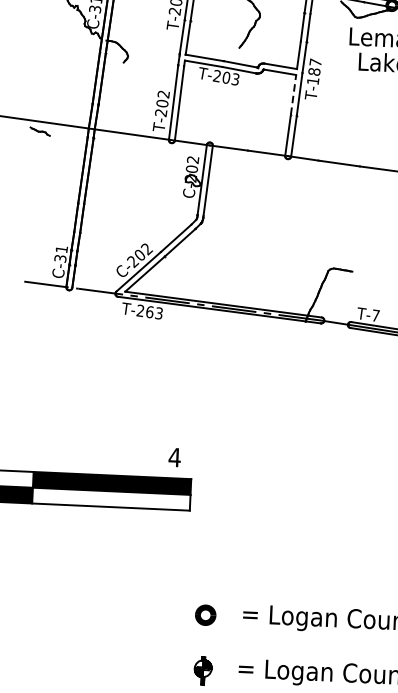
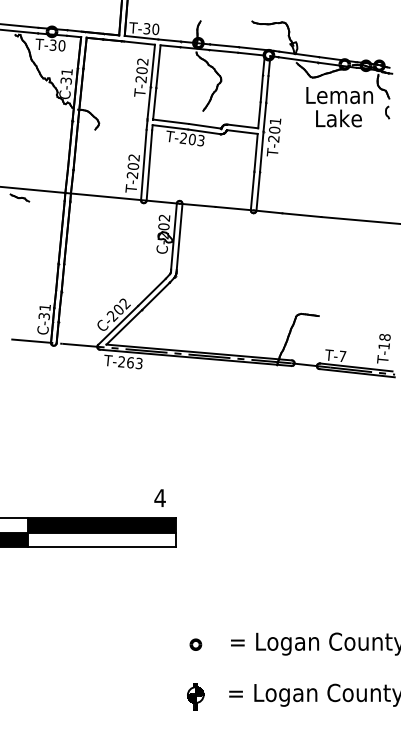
text: (314, 71) -> (274, 129), T-187 -> T-201
line: (294, 94) -> (256, 152), dashed -> solid
part: (205, 614) -> (195, 644), size x0.62

